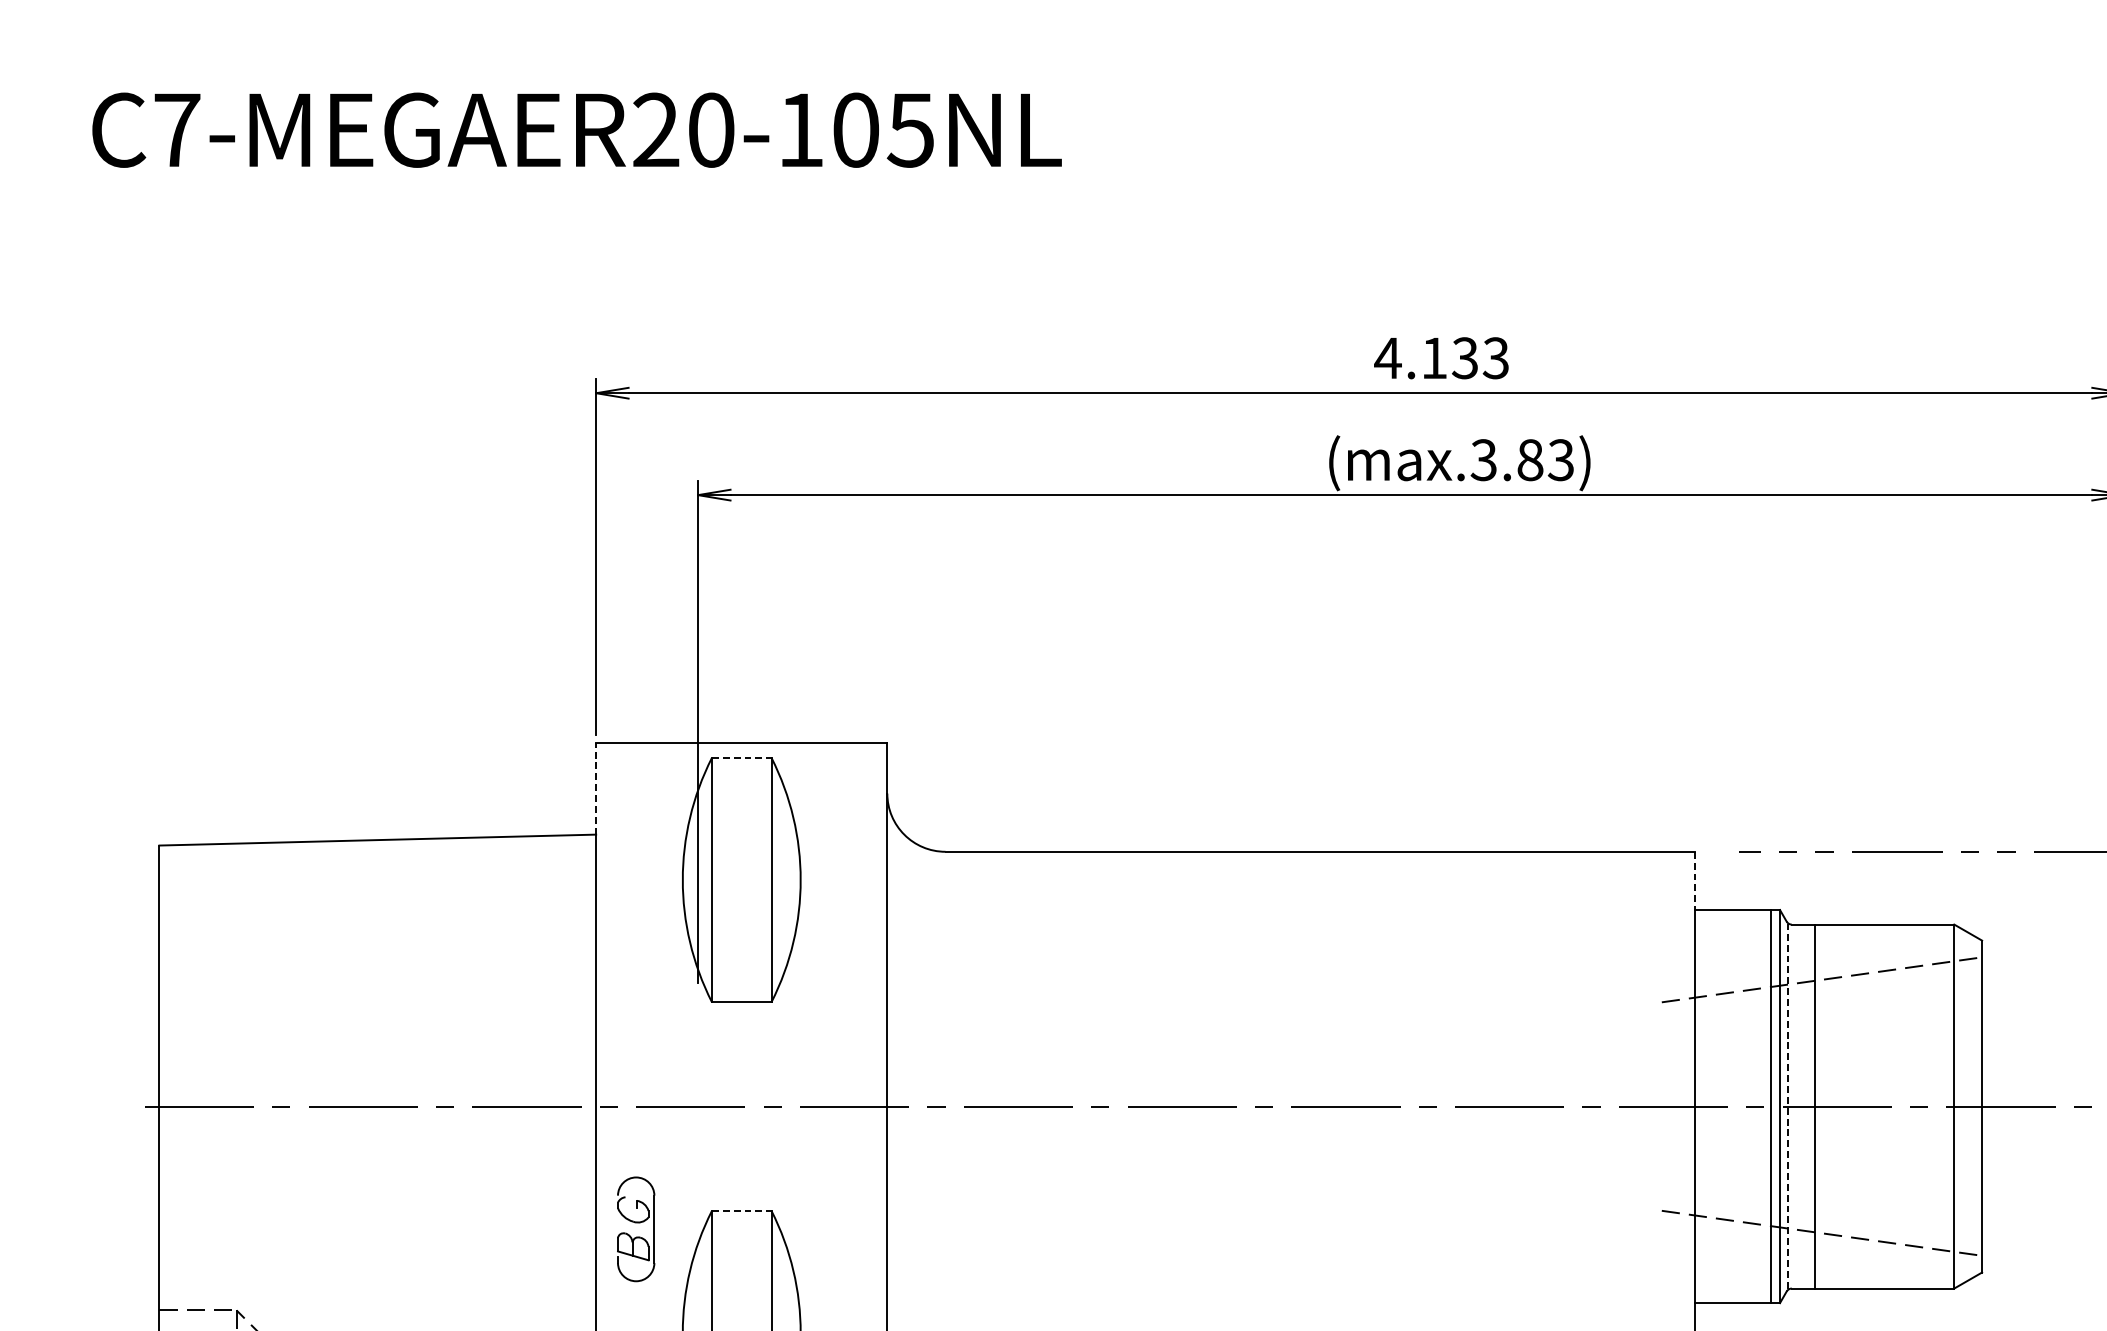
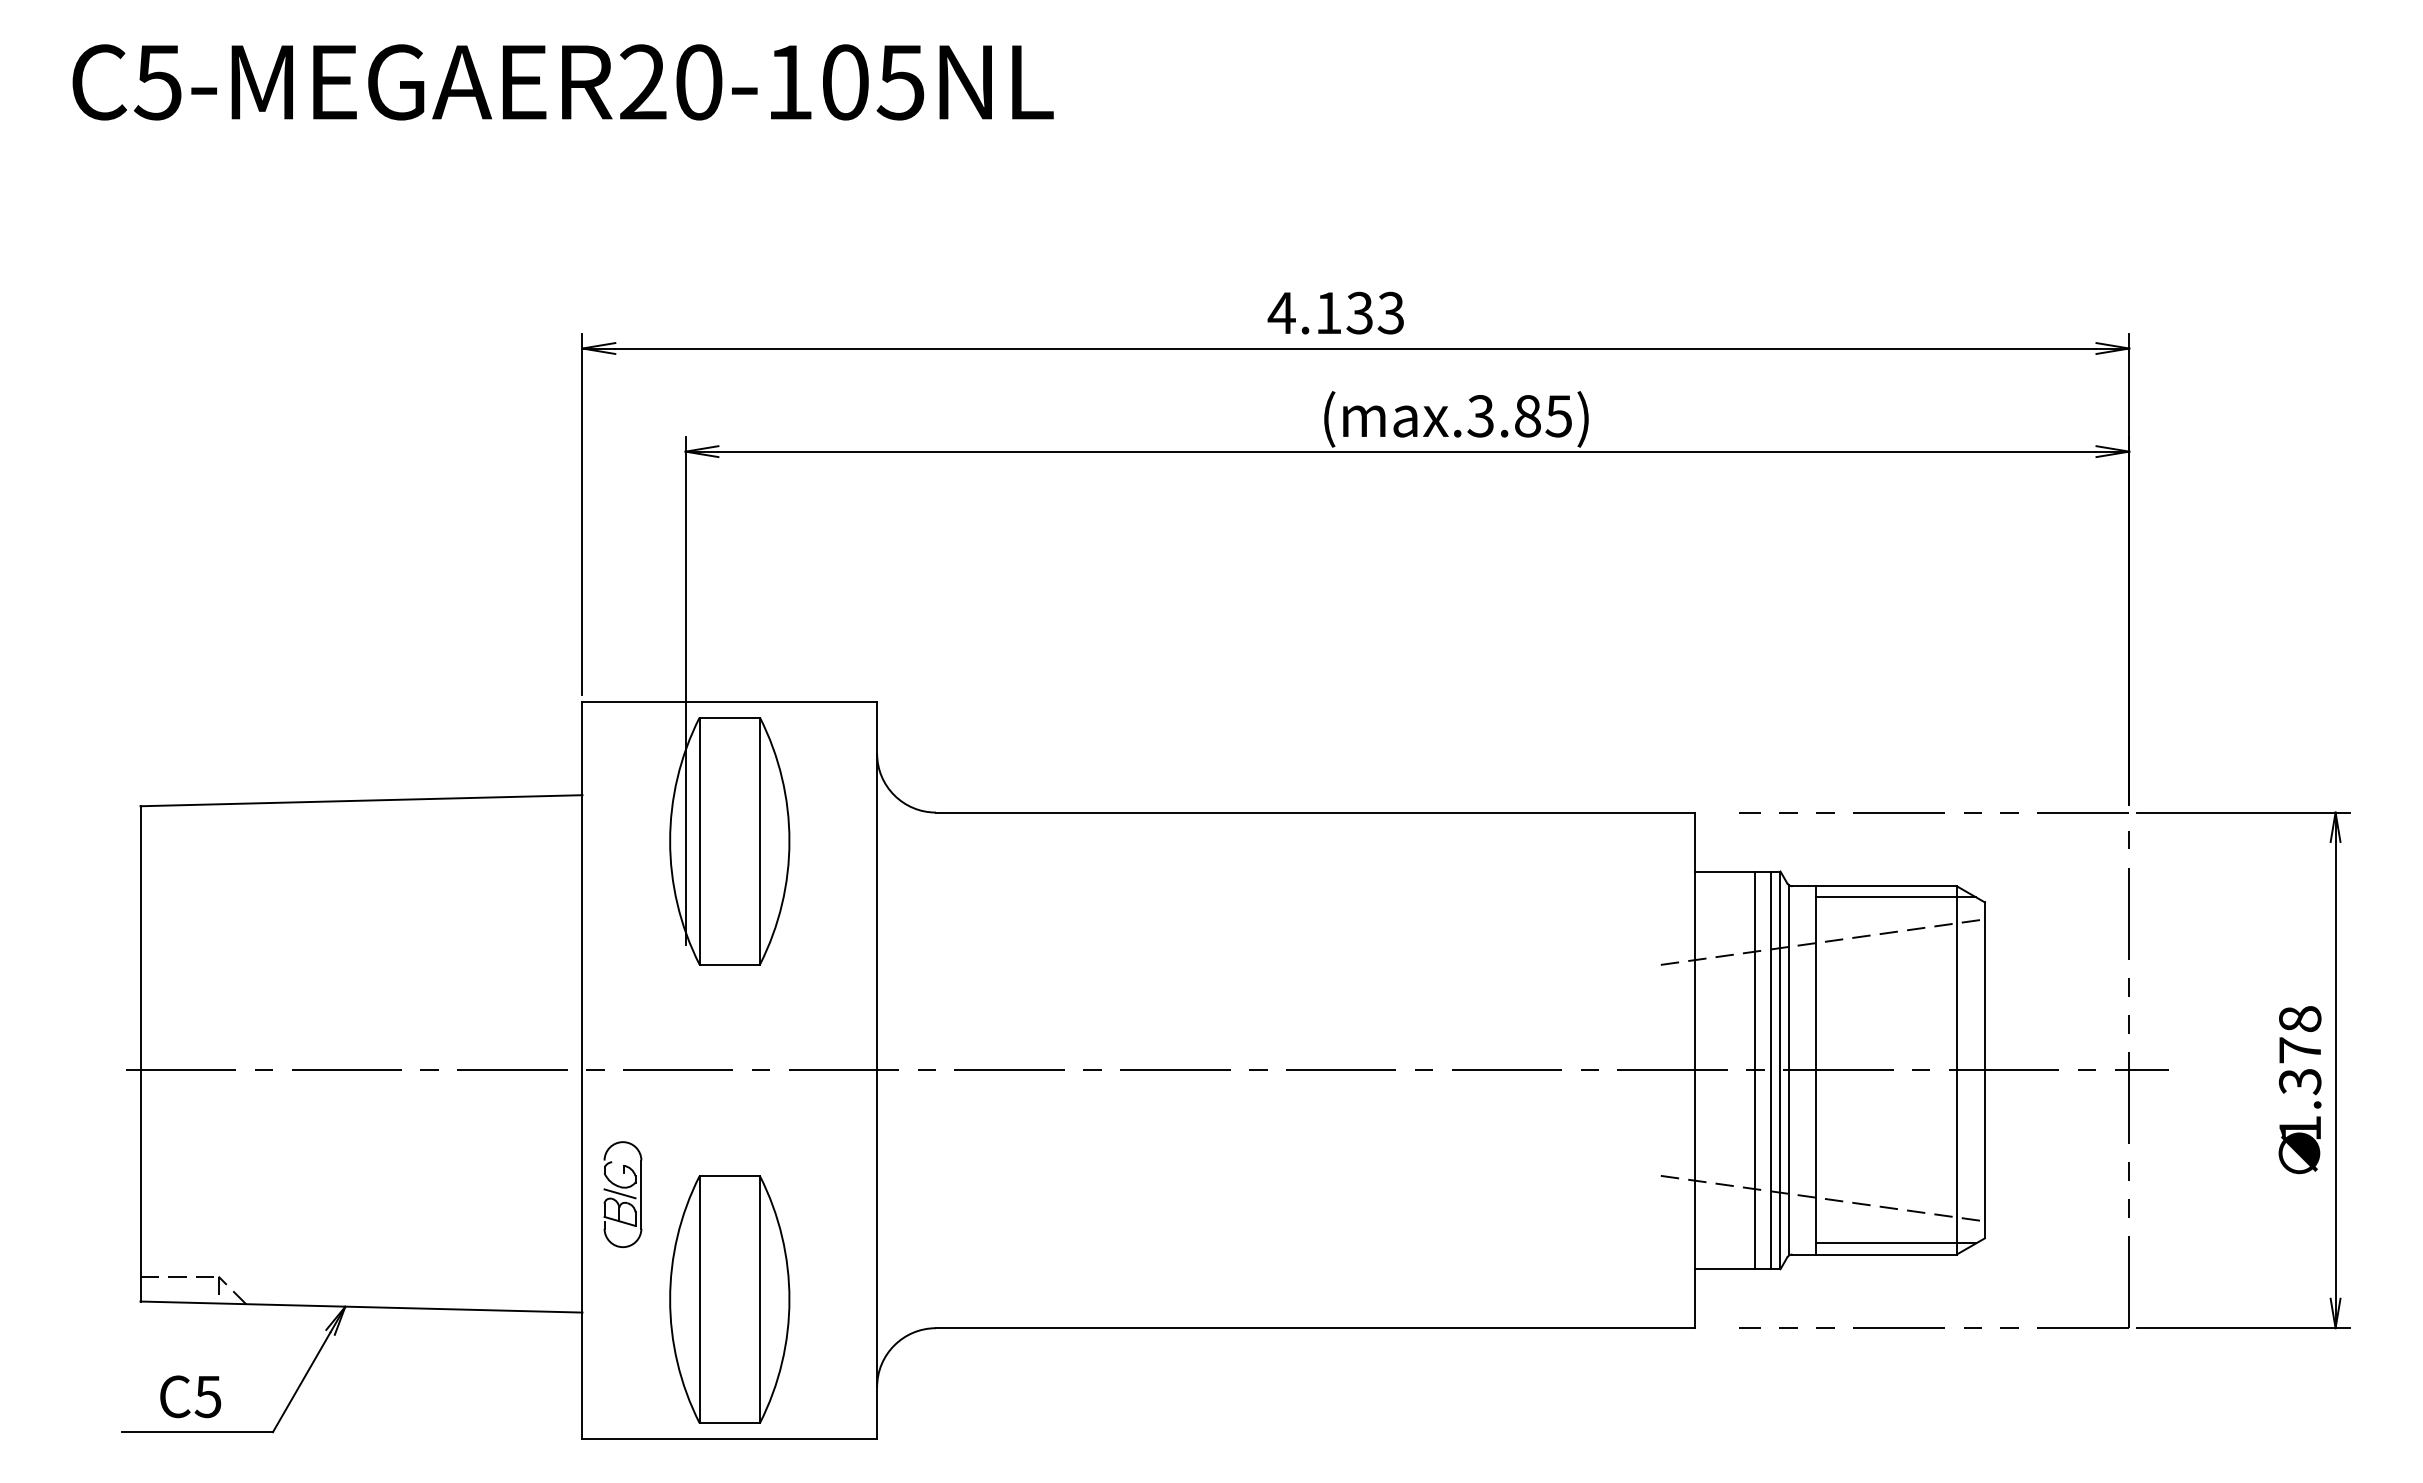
text: (176, 130) -> (157, 82), C7-MEGAER20-105NL -> C5-MEGAER20-105NL
text: (1441, 357) -> (1335, 312), moved
text: (1560, 460) -> (1558, 416), (max.3.83) -> (max.3.85)
line: (742, 757) -> (730, 717), dashed -> solid
line: (596, 788) -> (582, 748), dashed -> solid
line: (1695, 881) -> (1694, 842), dashed -> solid
line: (1893, 935) -> (1895, 897), added
line: (1788, 1105) -> (1789, 1069), dashed -> solid
line: (1755, 1106) -> (1755, 1070), added
line: (742, 1211) -> (730, 1176), dashed -> solid
line: (632, 1228) -> (619, 1193), added
line: (1893, 1277) -> (1895, 1243), added

